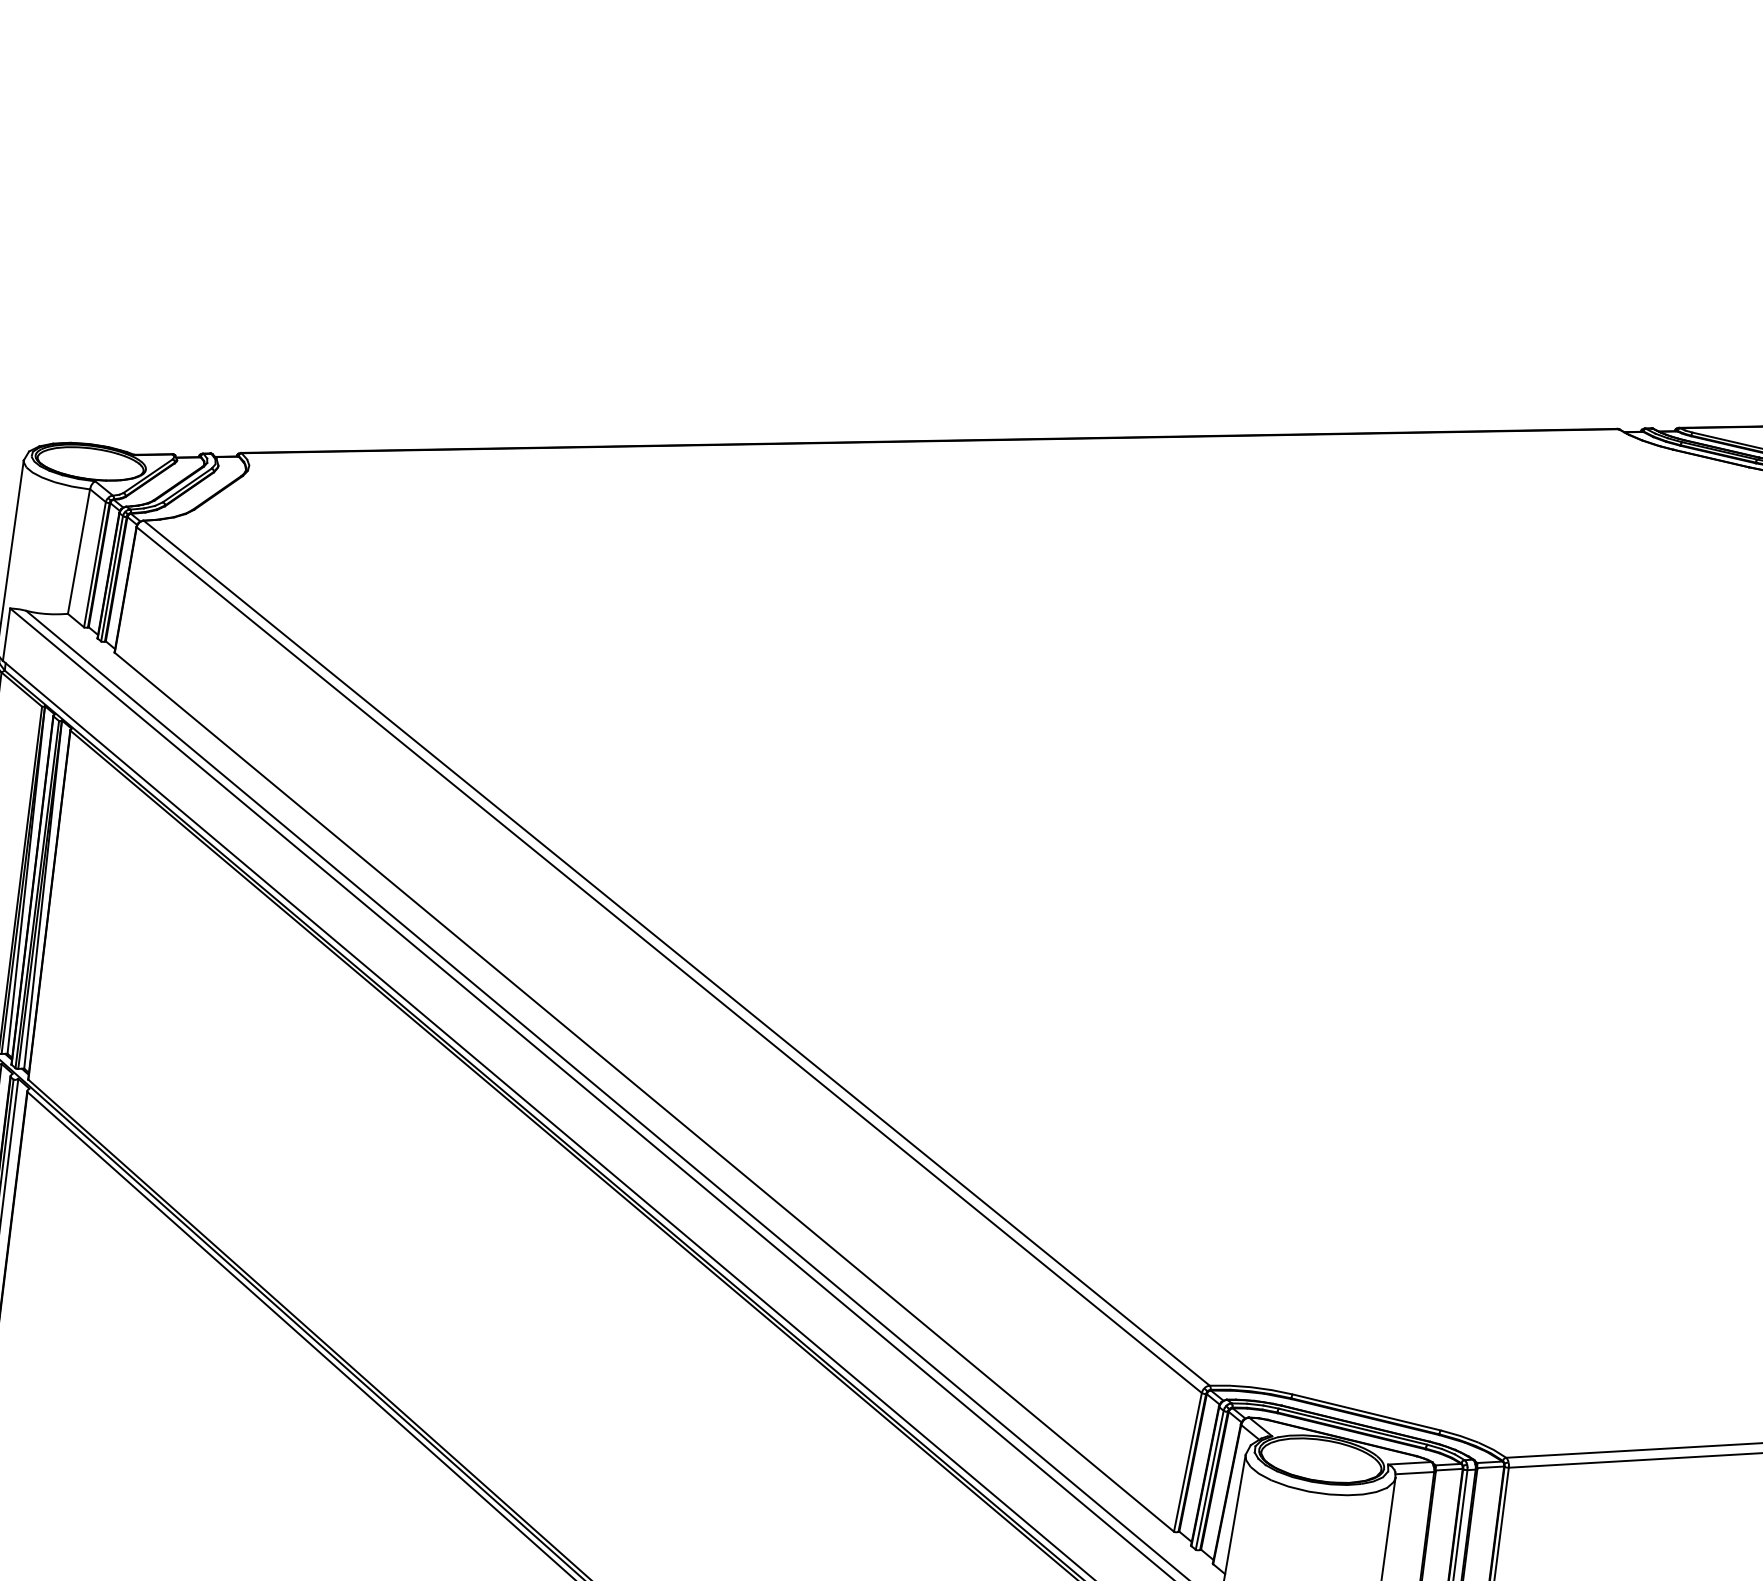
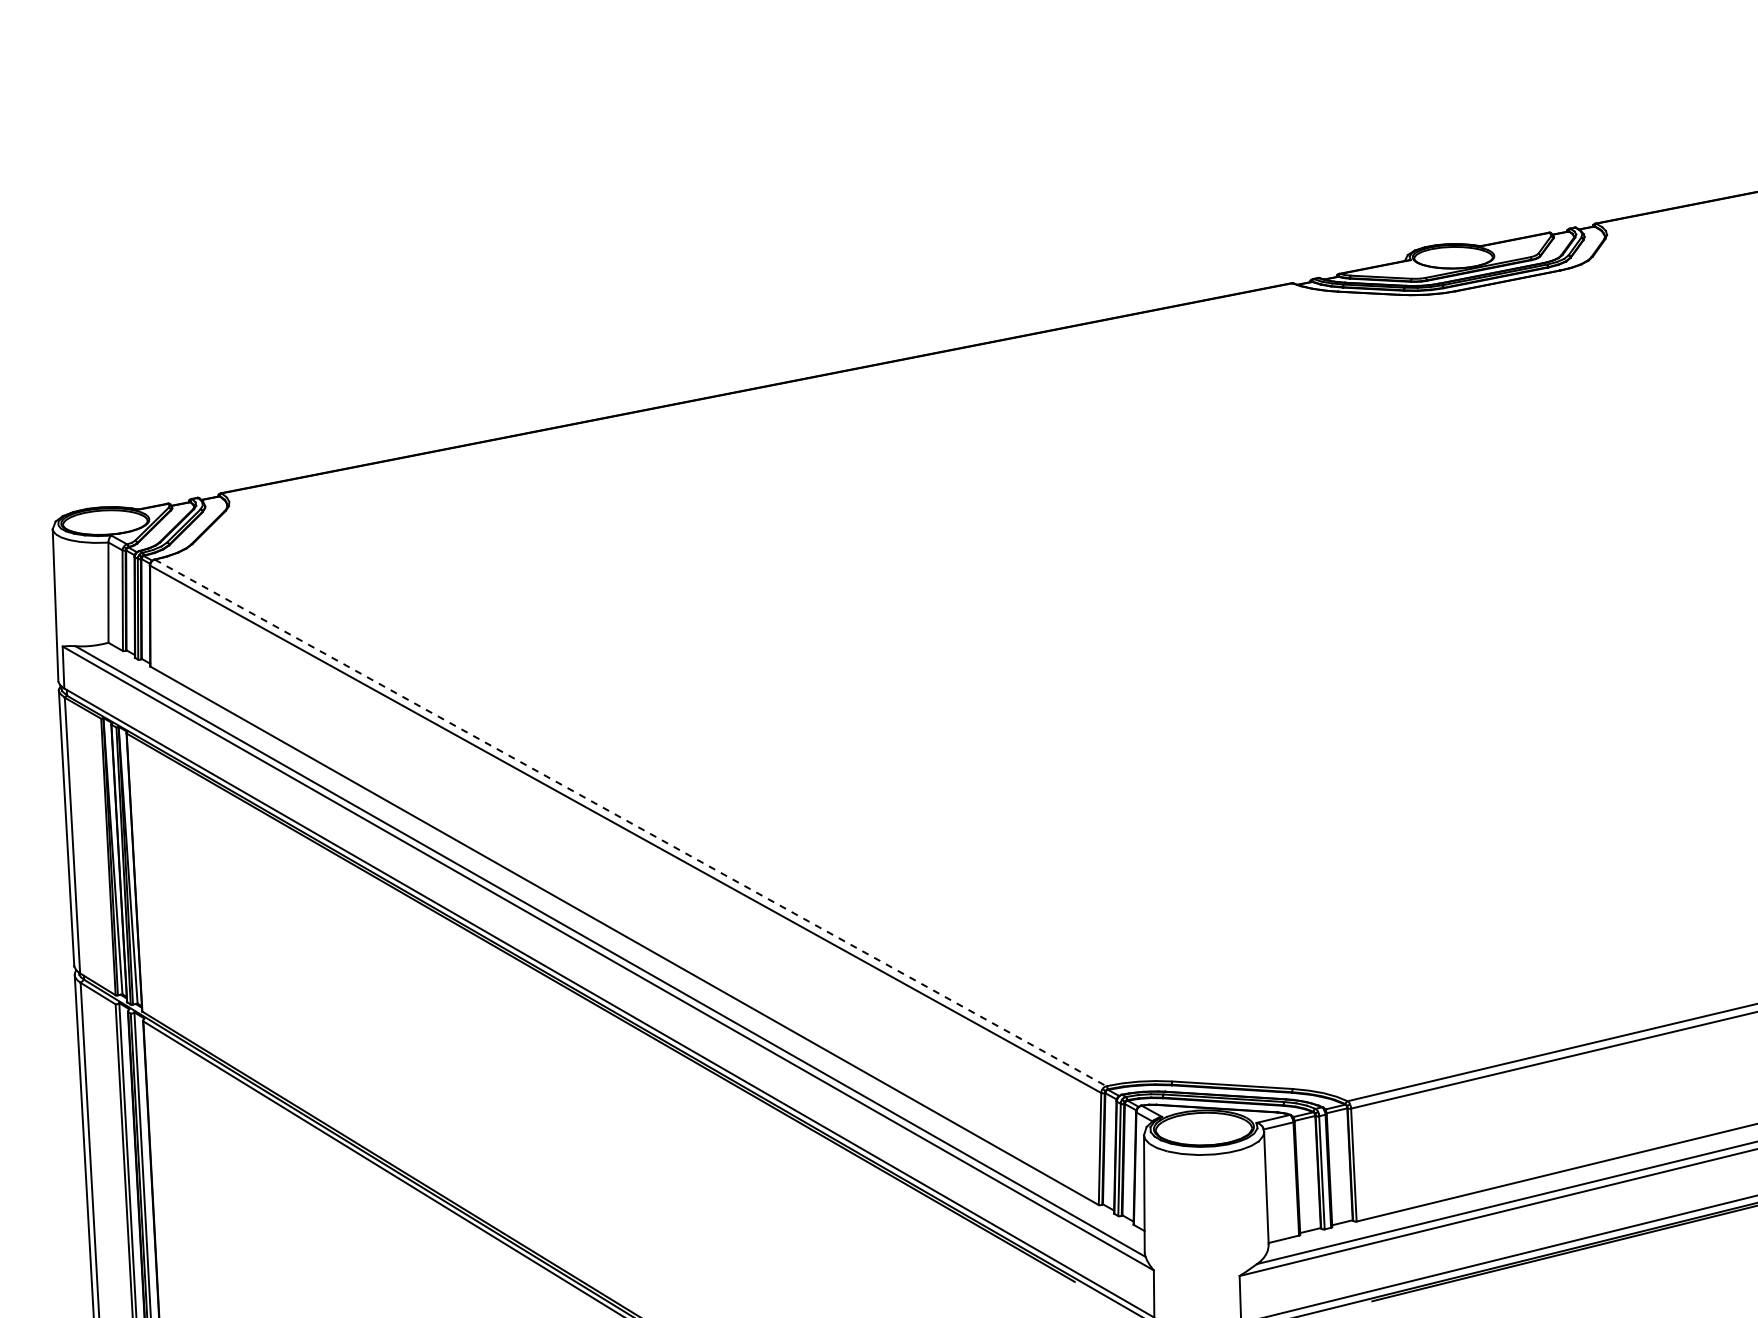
line: (676, 952) -> (630, 822), solid -> dashed

